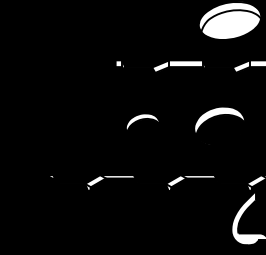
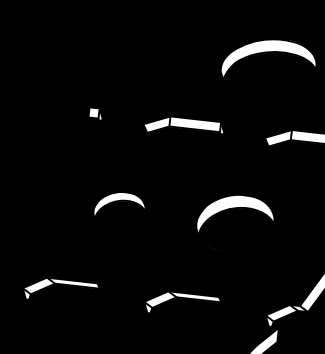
fill: (231, 25) -> (270, 74), added

